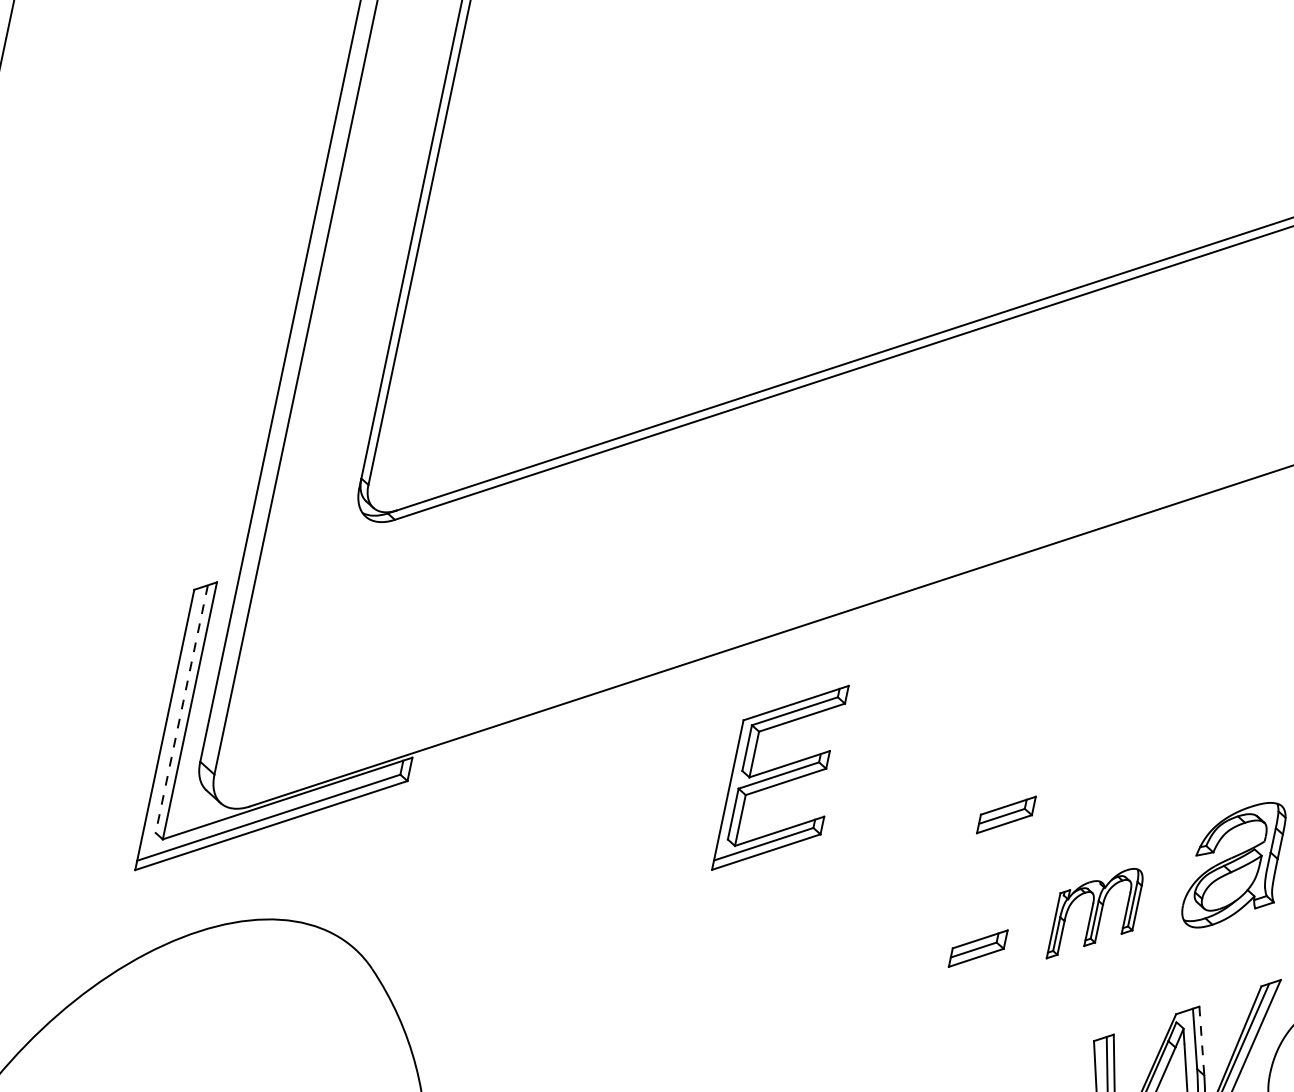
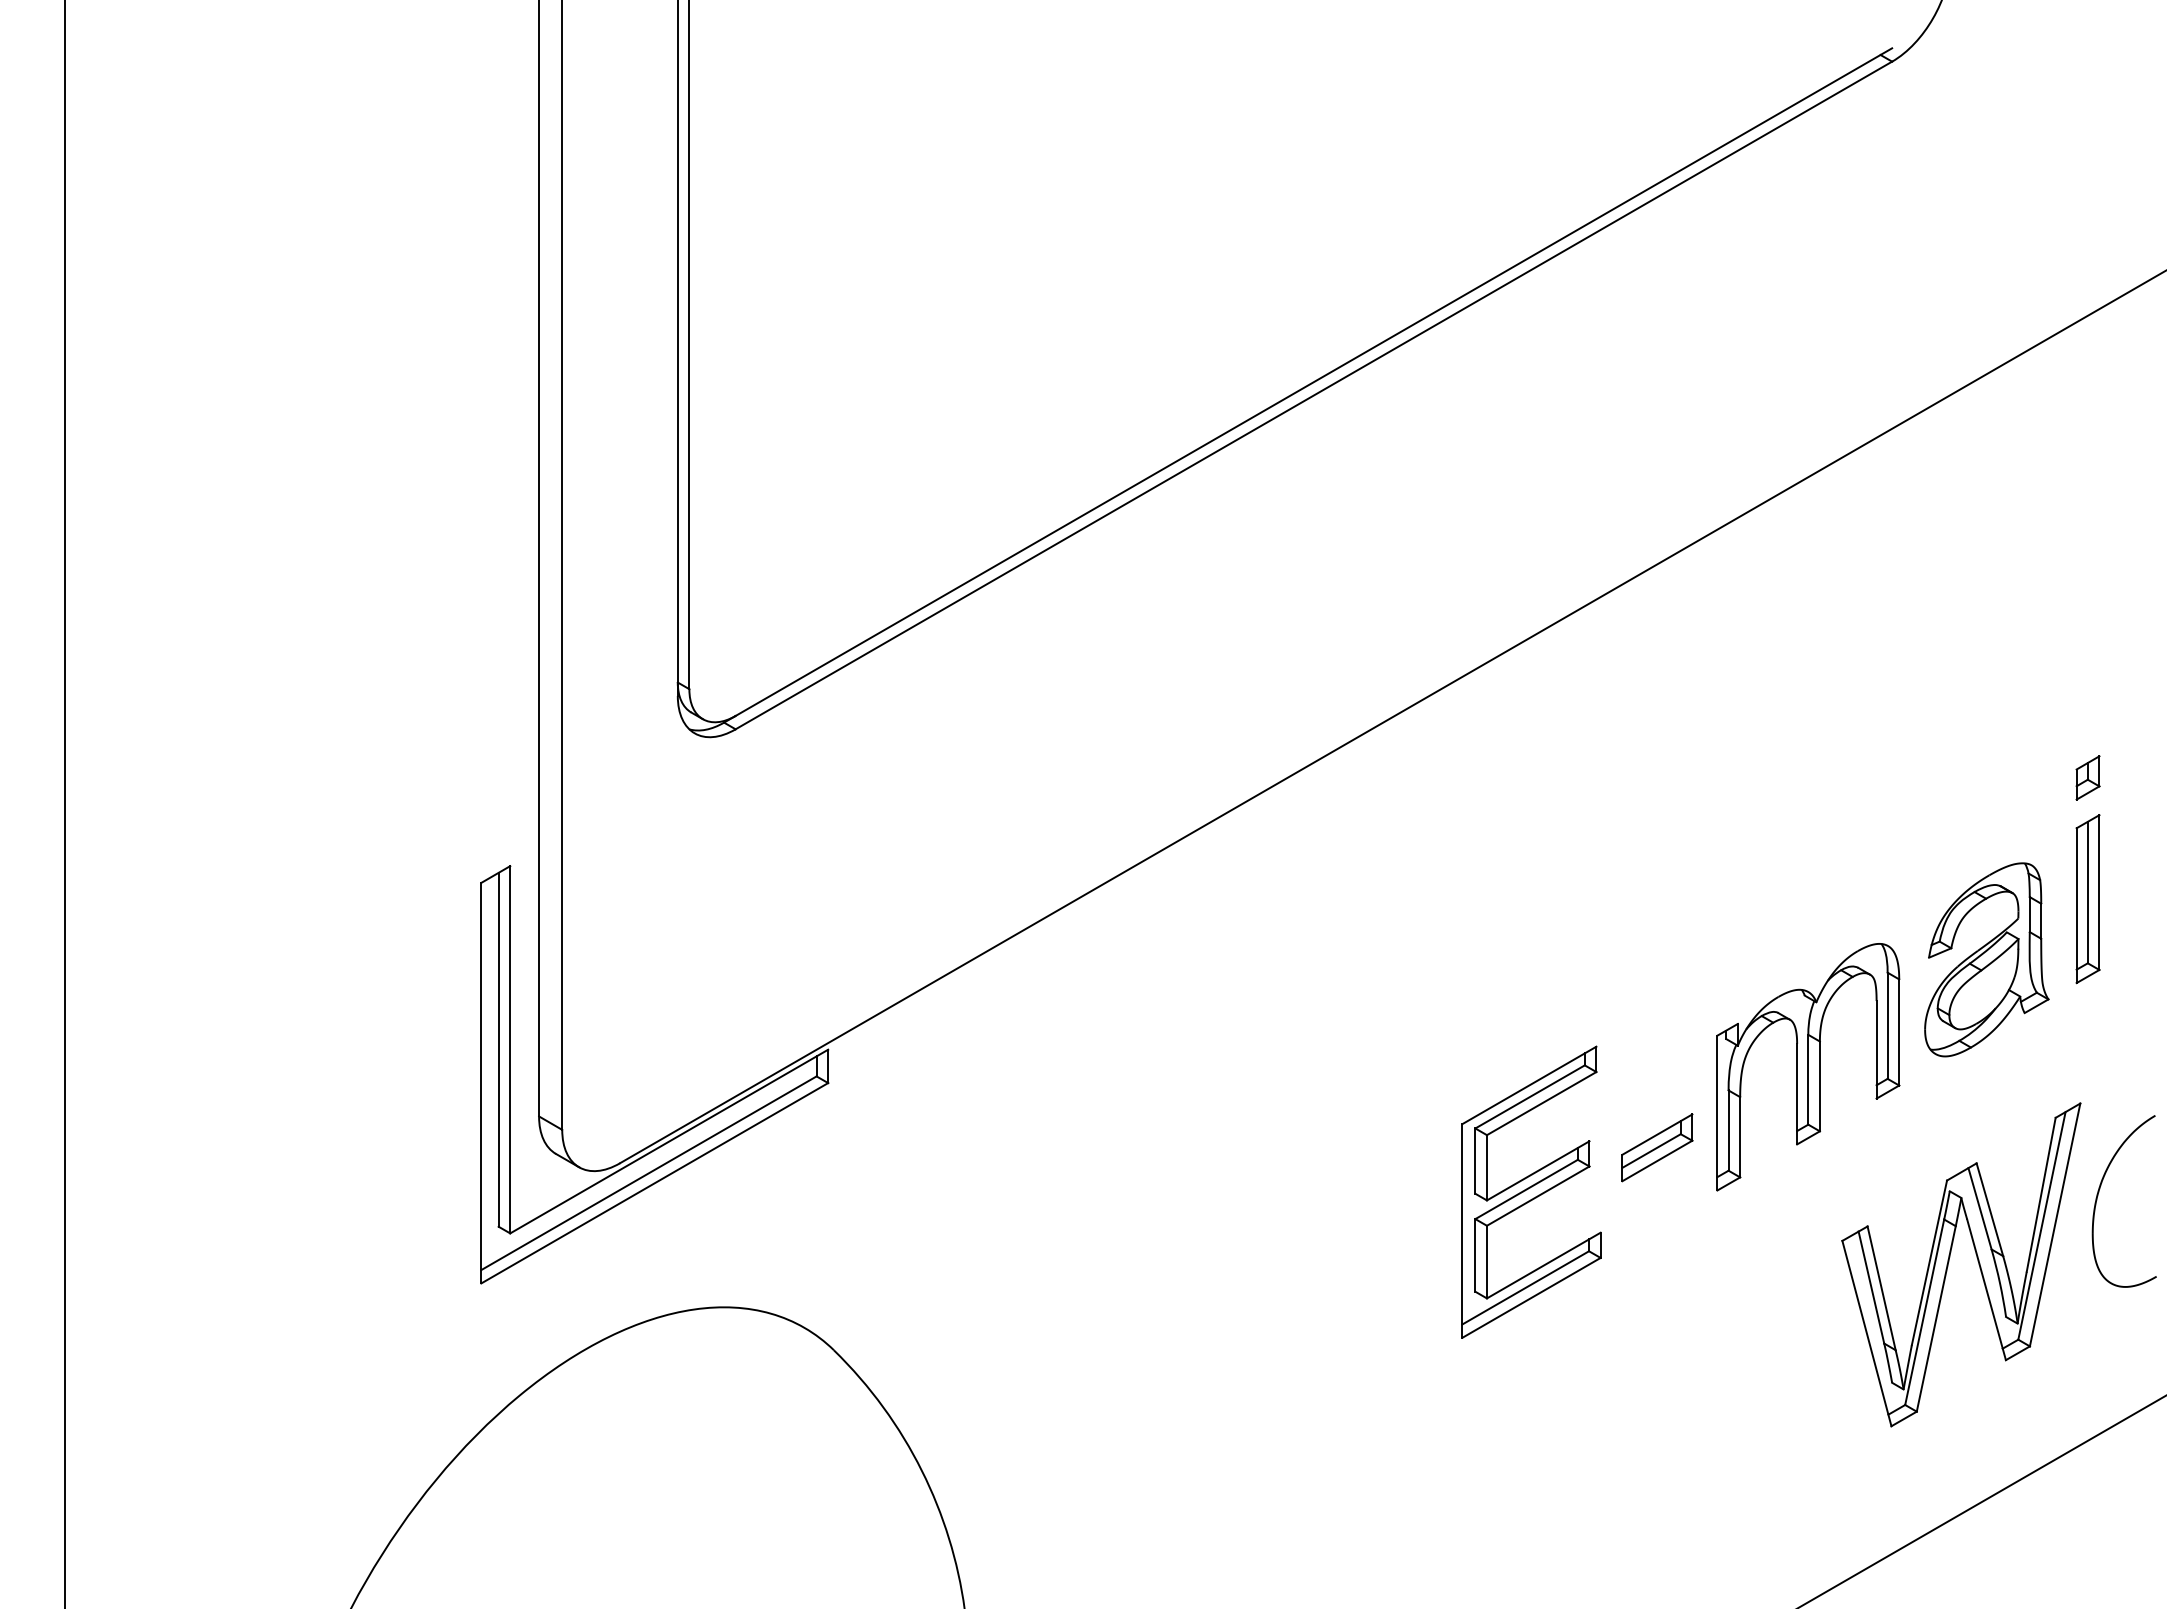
line: (181, 708) -> (498, 1049), dashed -> solid
part: (781, 777) -> (1531, 1191), moved
part: (1006, 814) -> (1657, 956), removed
part: (1095, 914) -> (1808, 1067), size x1.67
line: (1202, 1041) -> (1990, 1210), dashed -> solid

